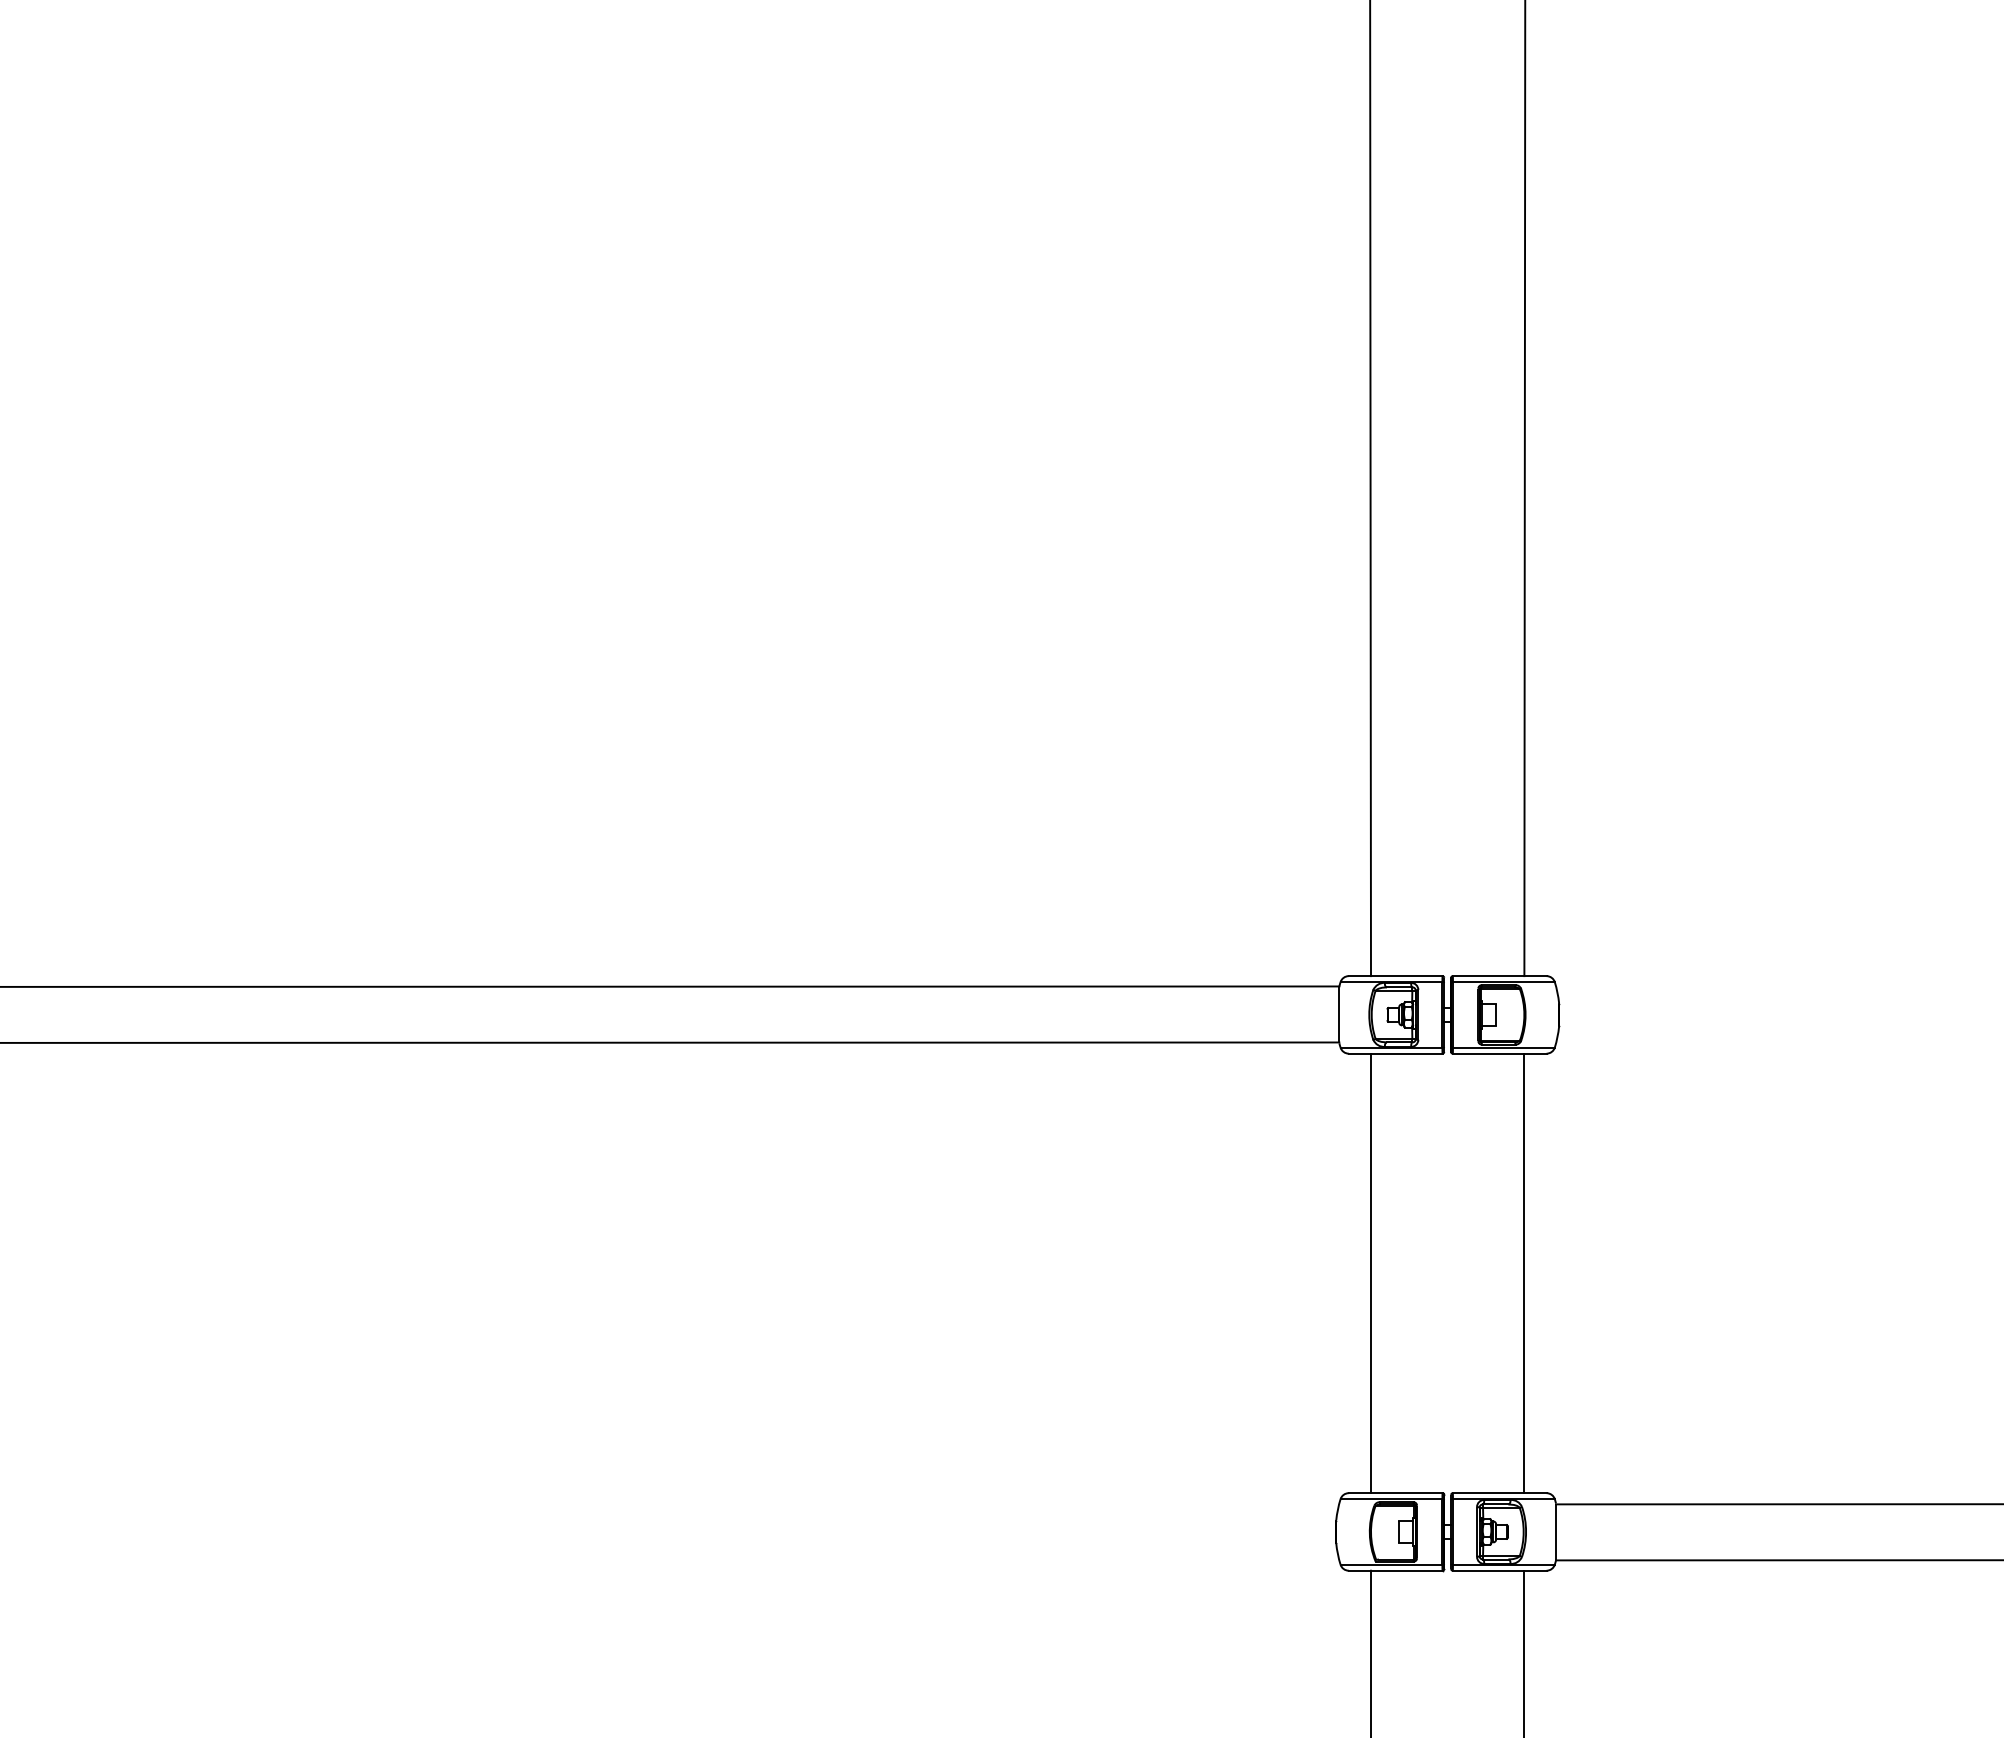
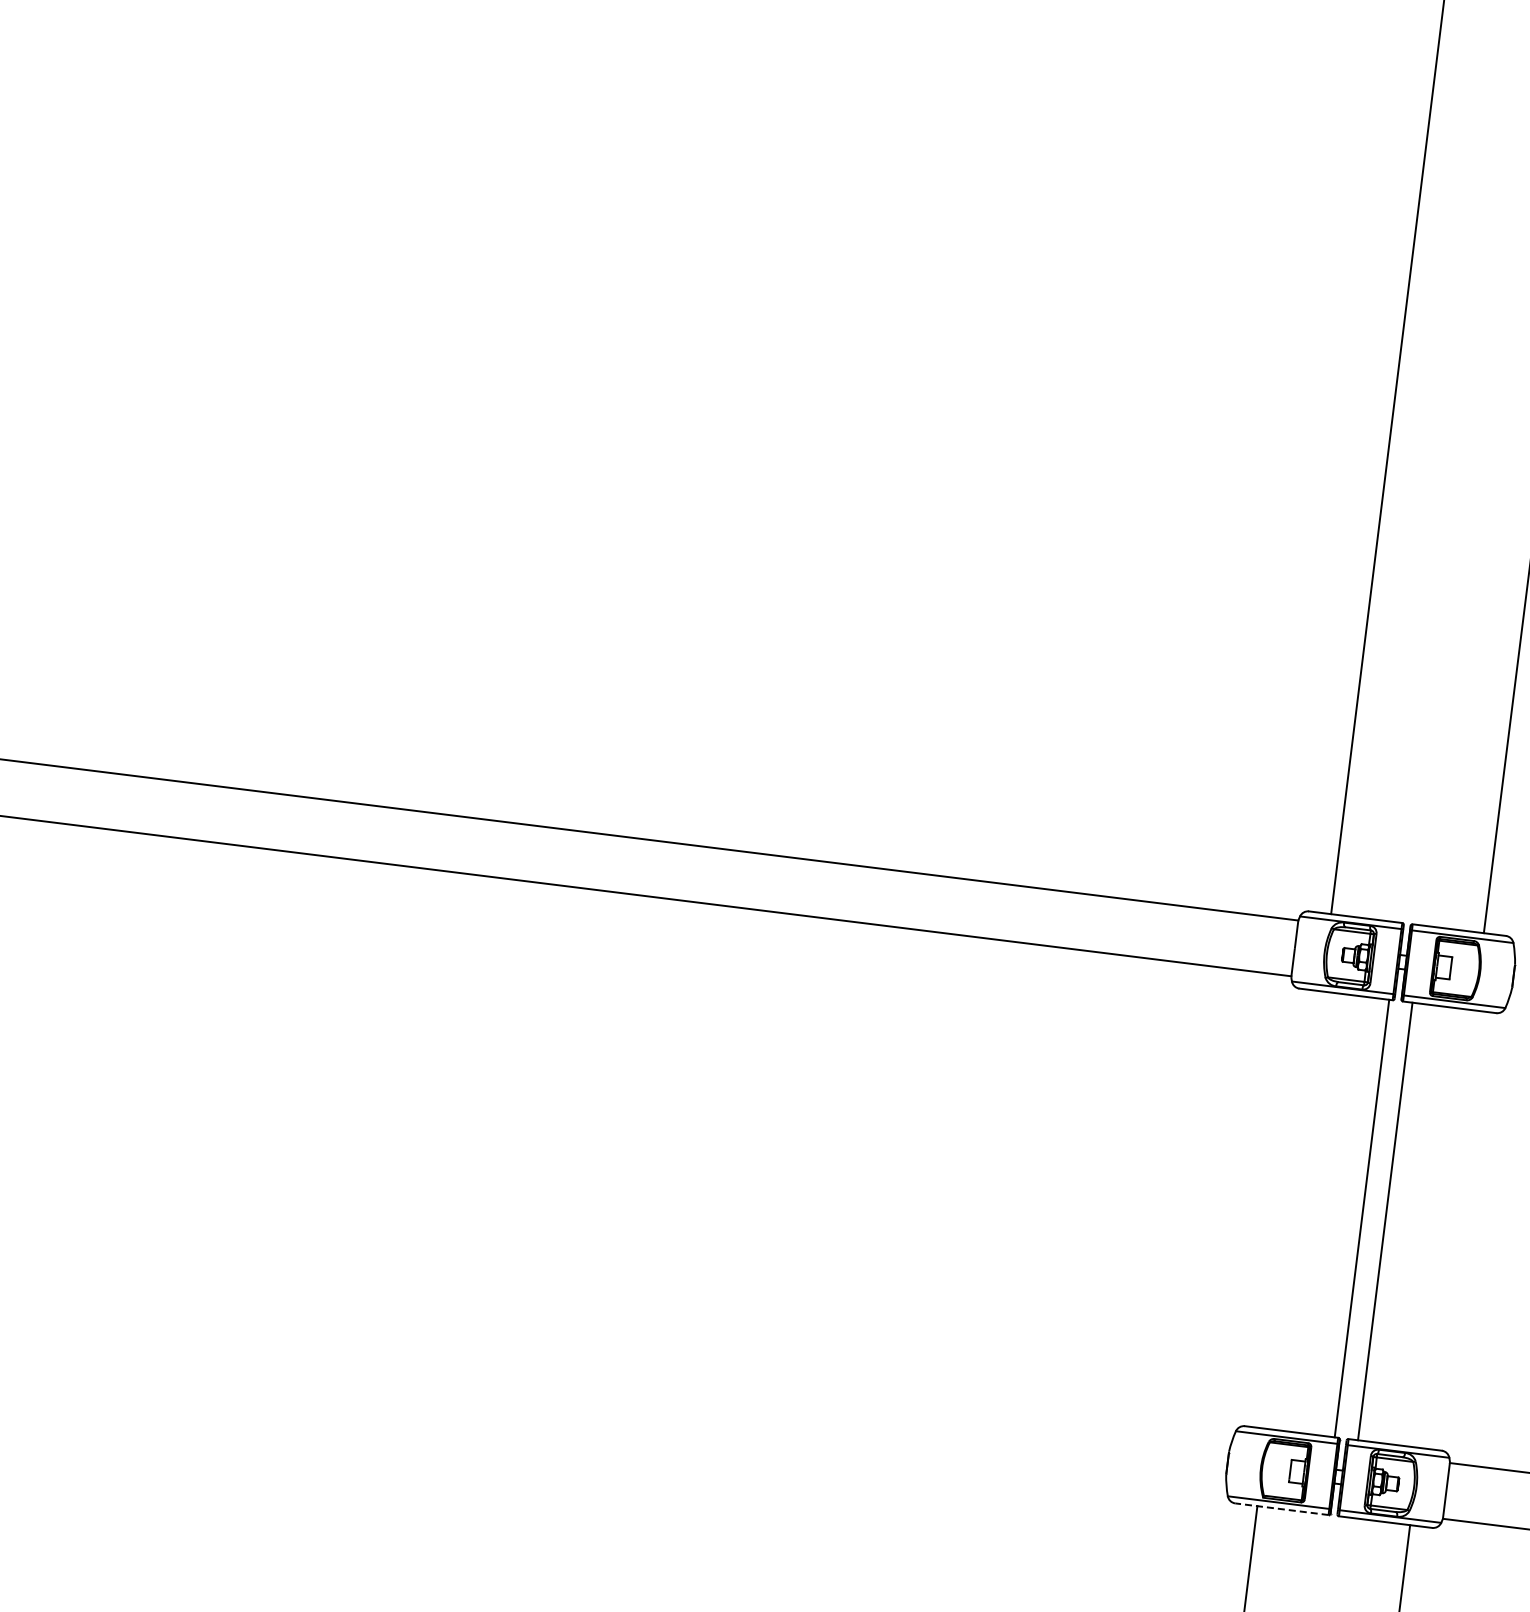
line: (1370, 1273) -> (1361, 1218), moved
line: (1524, 1273) -> (1385, 1221), moved
line: (1395, 1570) -> (1281, 1508), solid -> dashed

